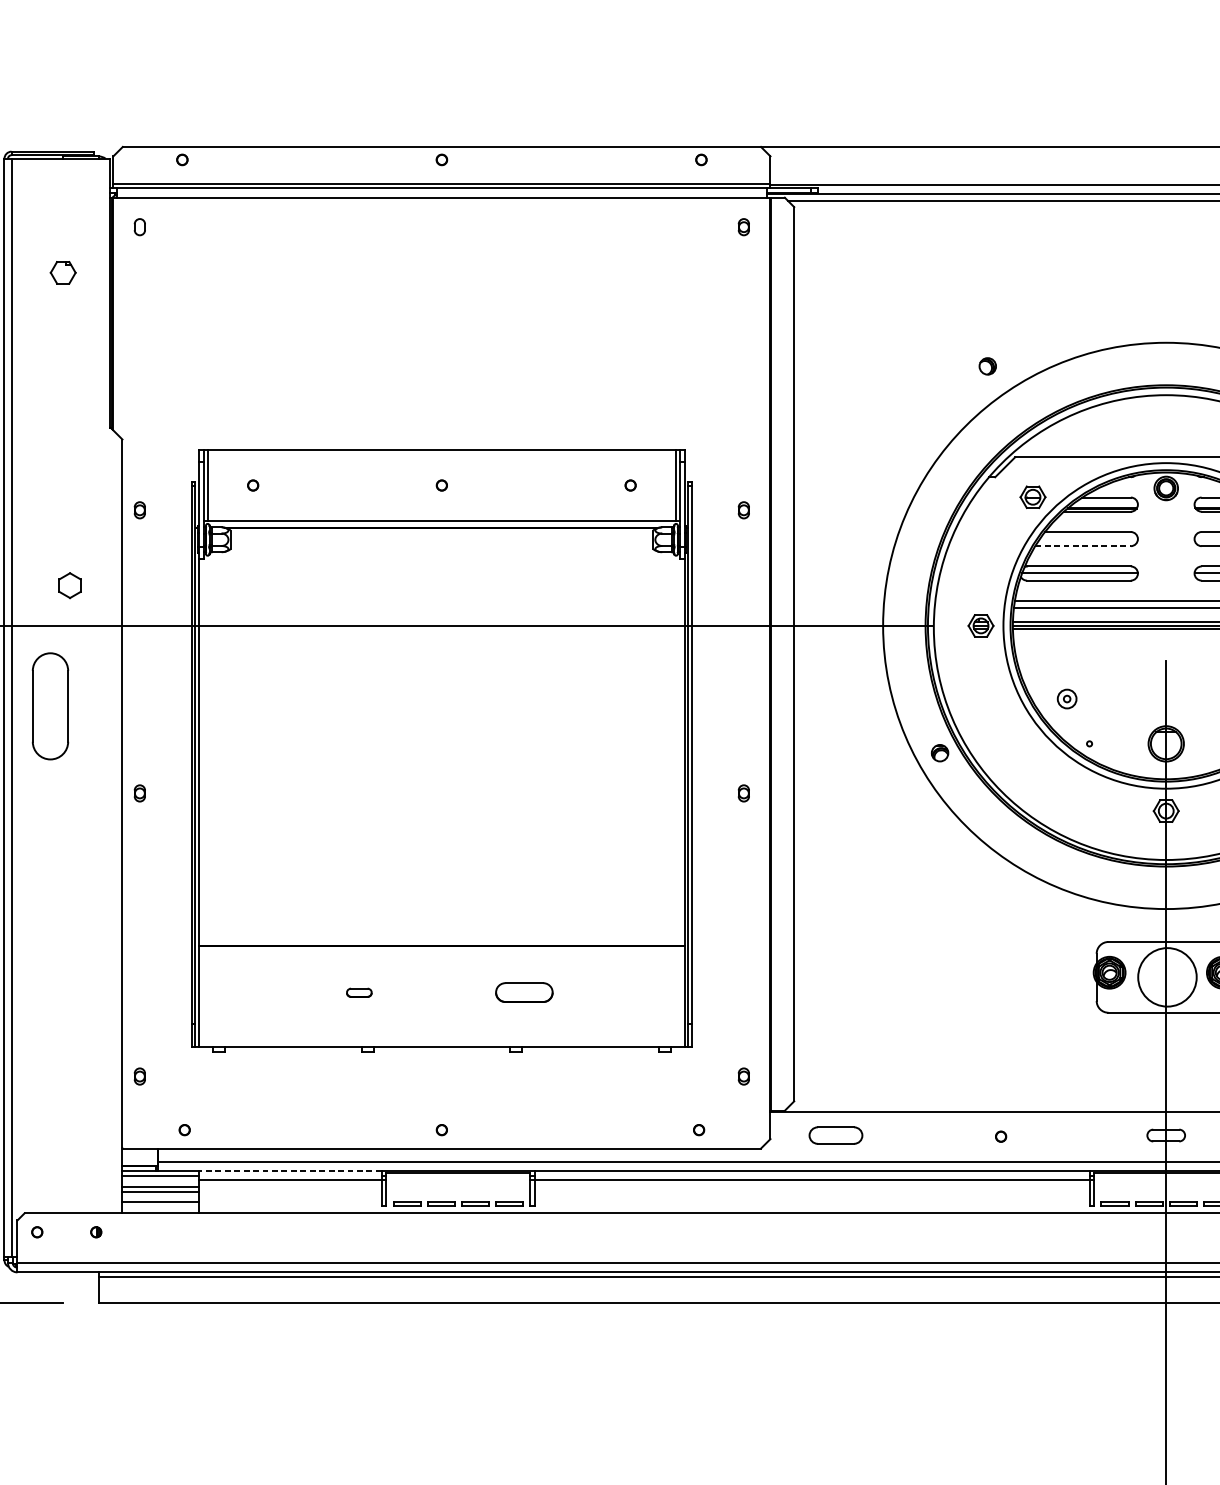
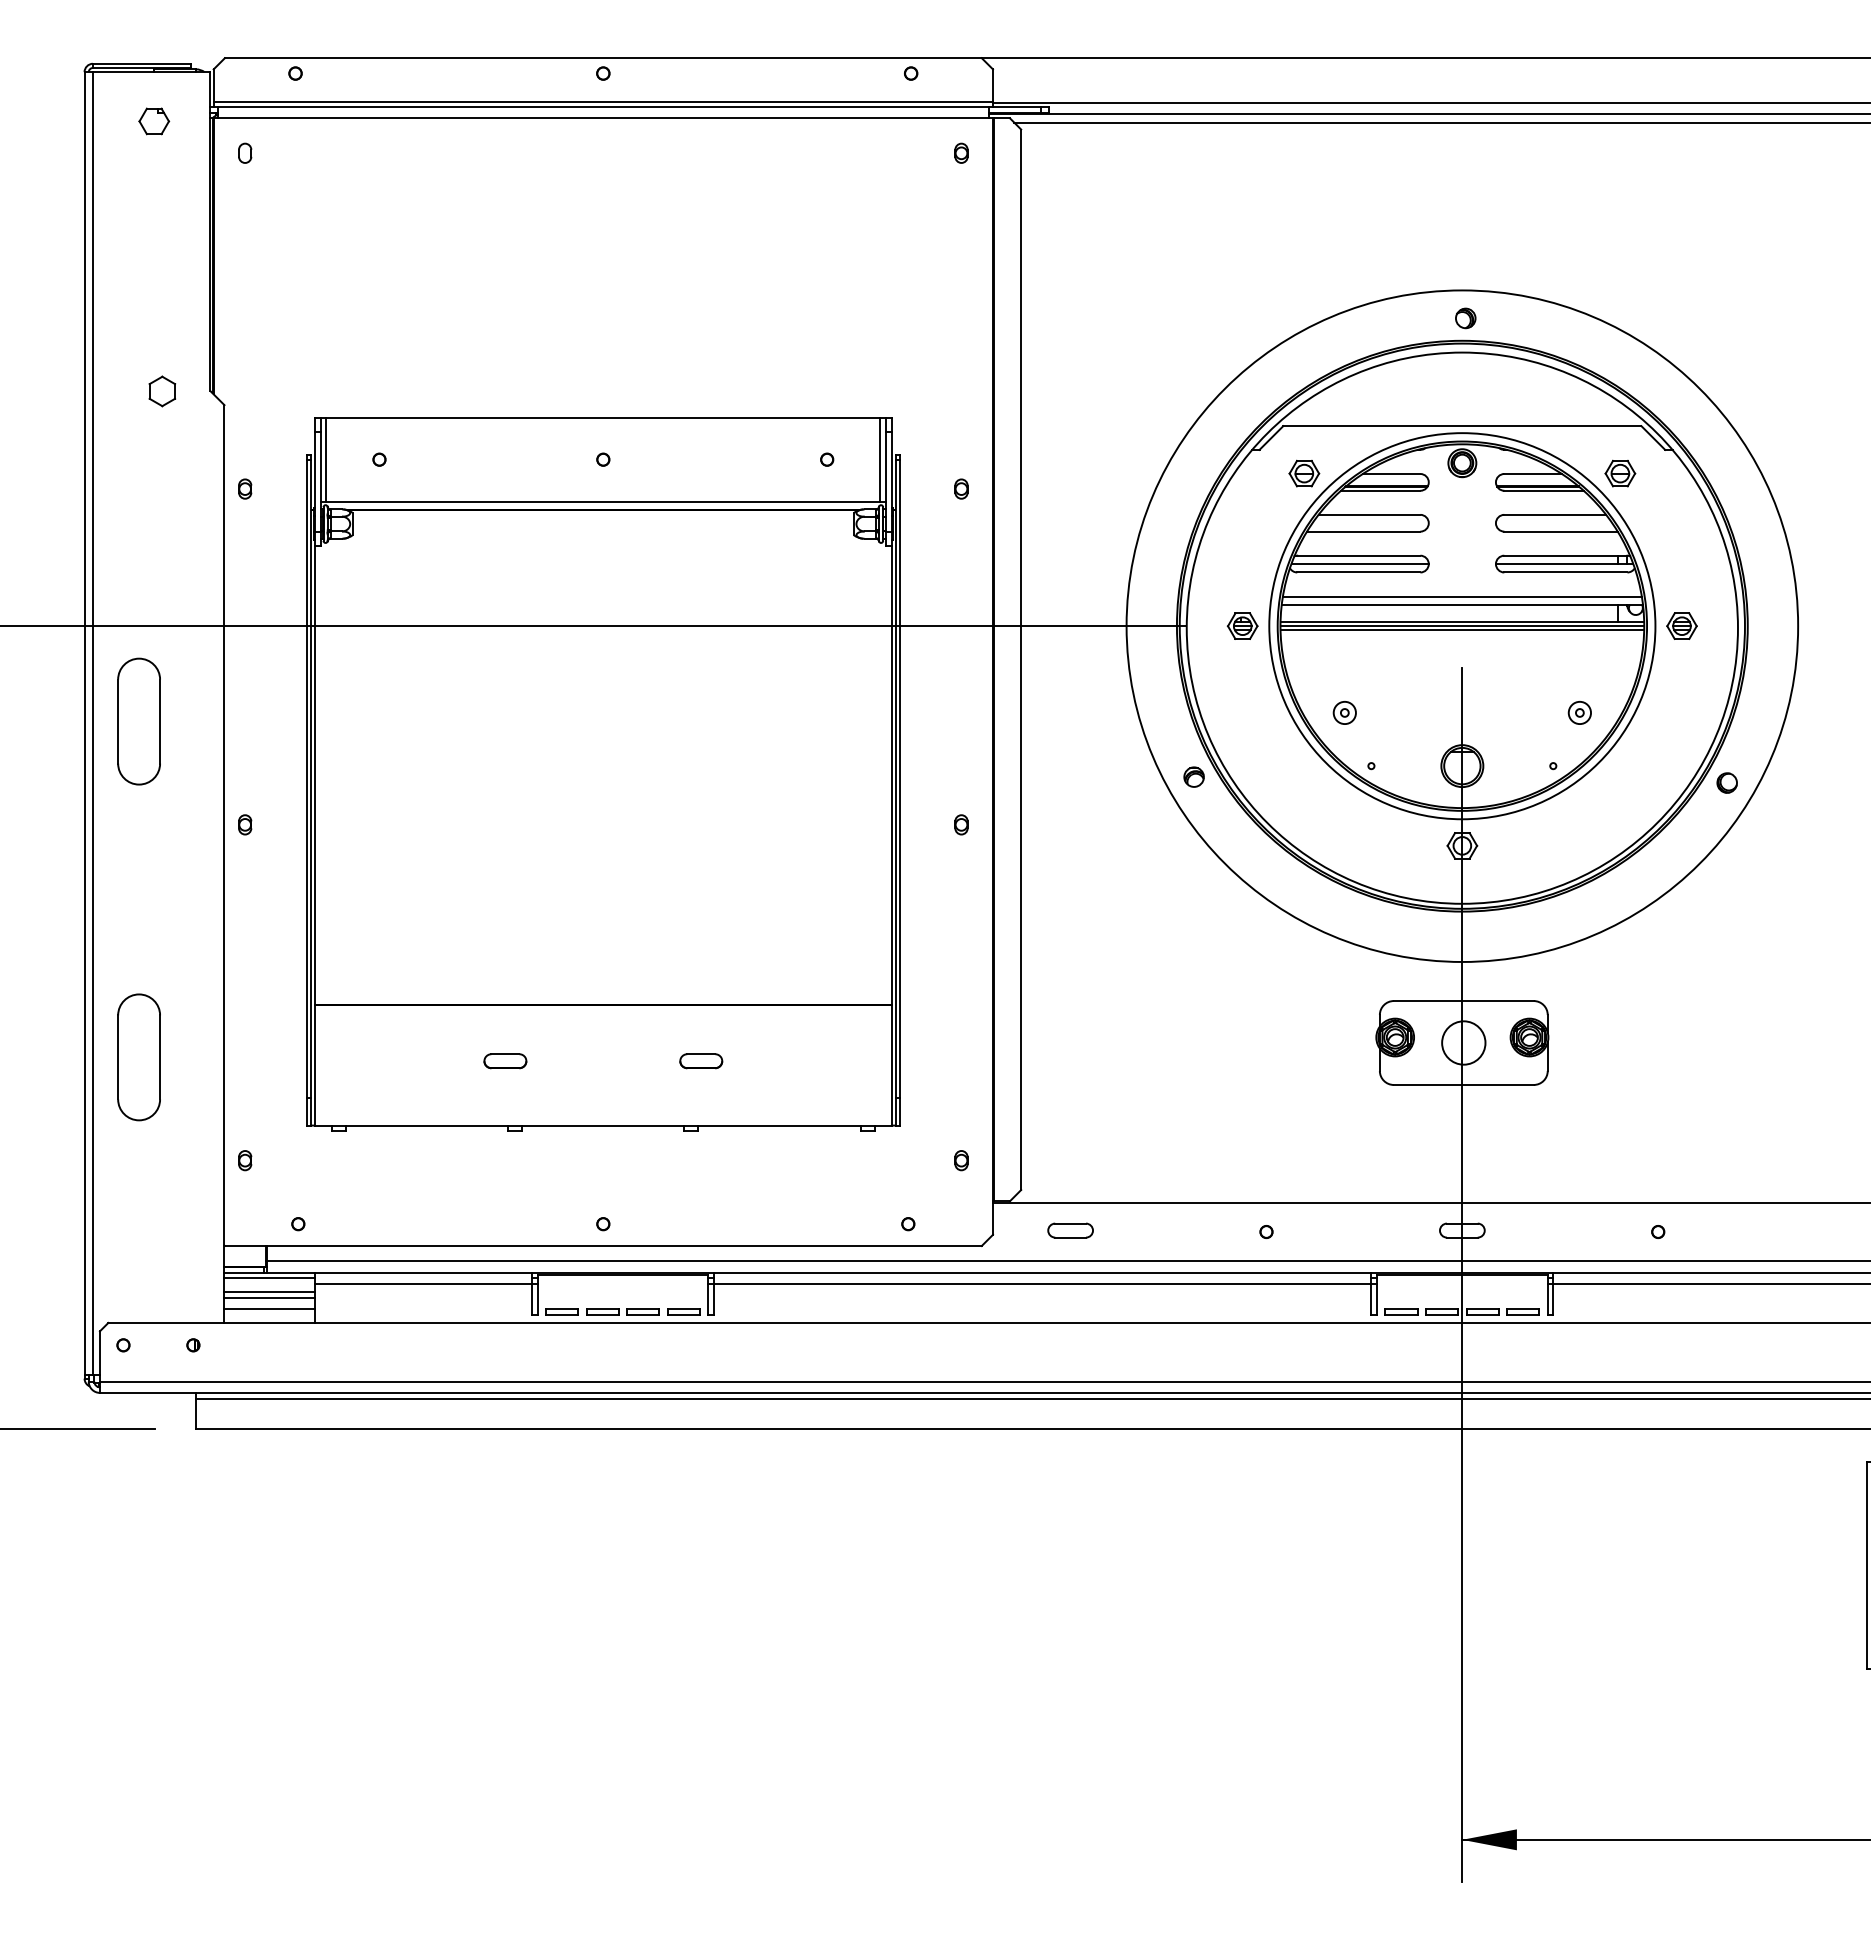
part: (63, 272) -> (154, 121), moved
part: (987, 366) -> (1465, 318), moved
line: (1082, 546) -> (1363, 531), dashed -> solid
part: (70, 585) -> (162, 391), moved
circle: (1167, 976) -> (1463, 1042), size x0.62
part: (49, 989) -> (138, 1057), added
part: (359, 992) -> (505, 1061), size x1.43
part: (524, 992) -> (701, 1061), size x0.62
part: (835, 1135) -> (1070, 1230), size x0.71
line: (290, 1170) -> (423, 1272), dashed -> solid

